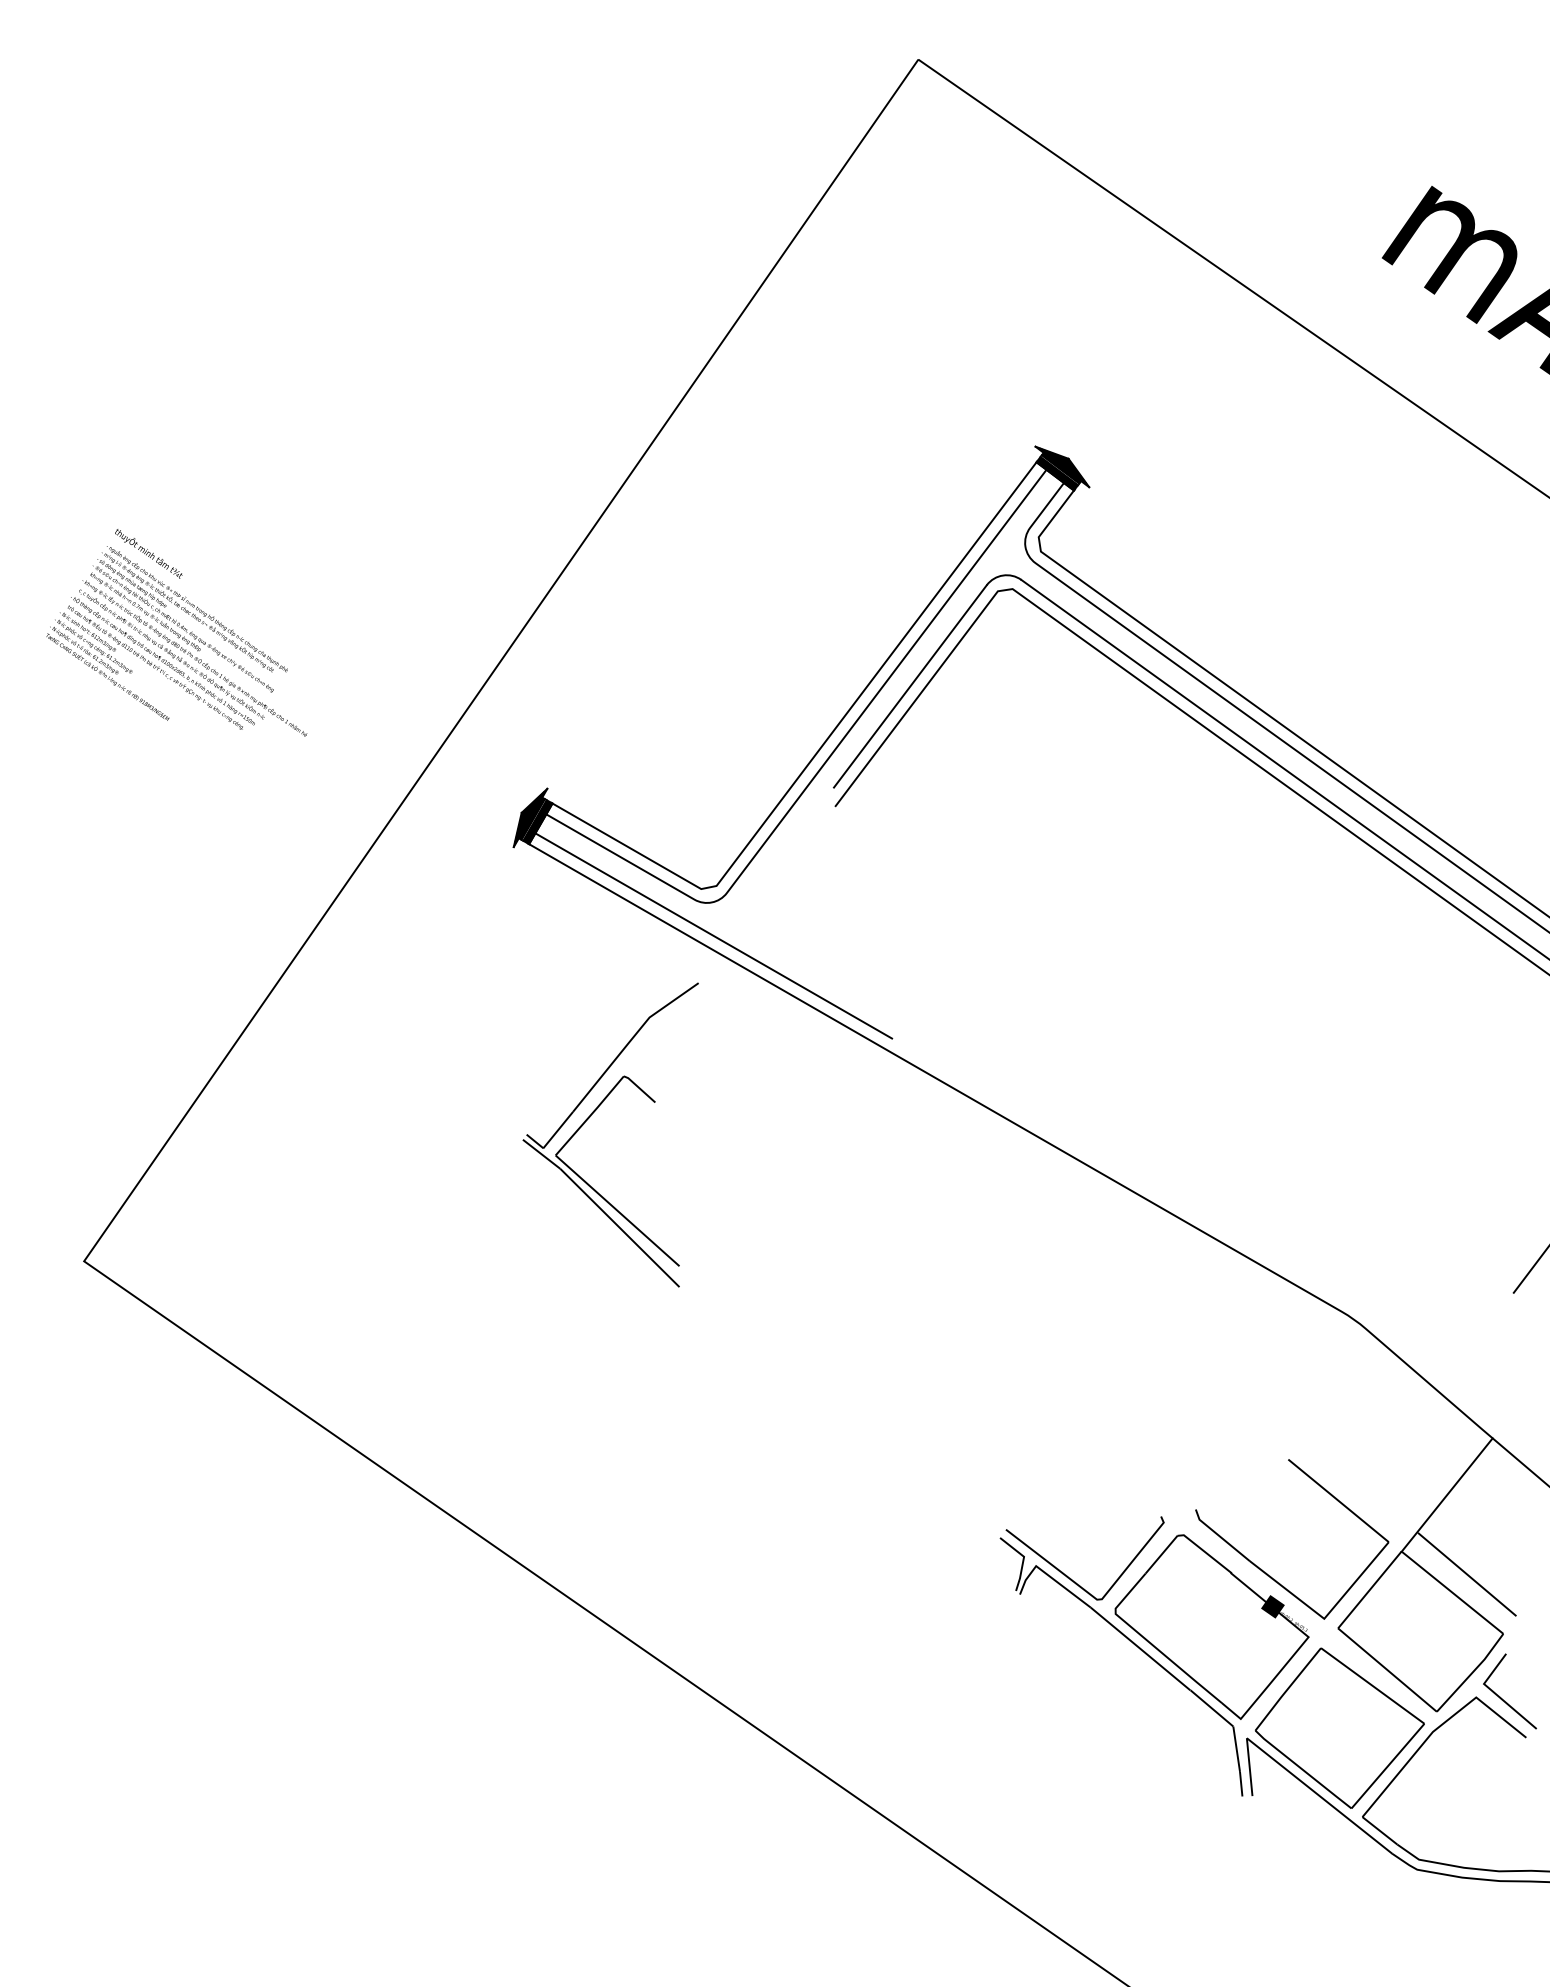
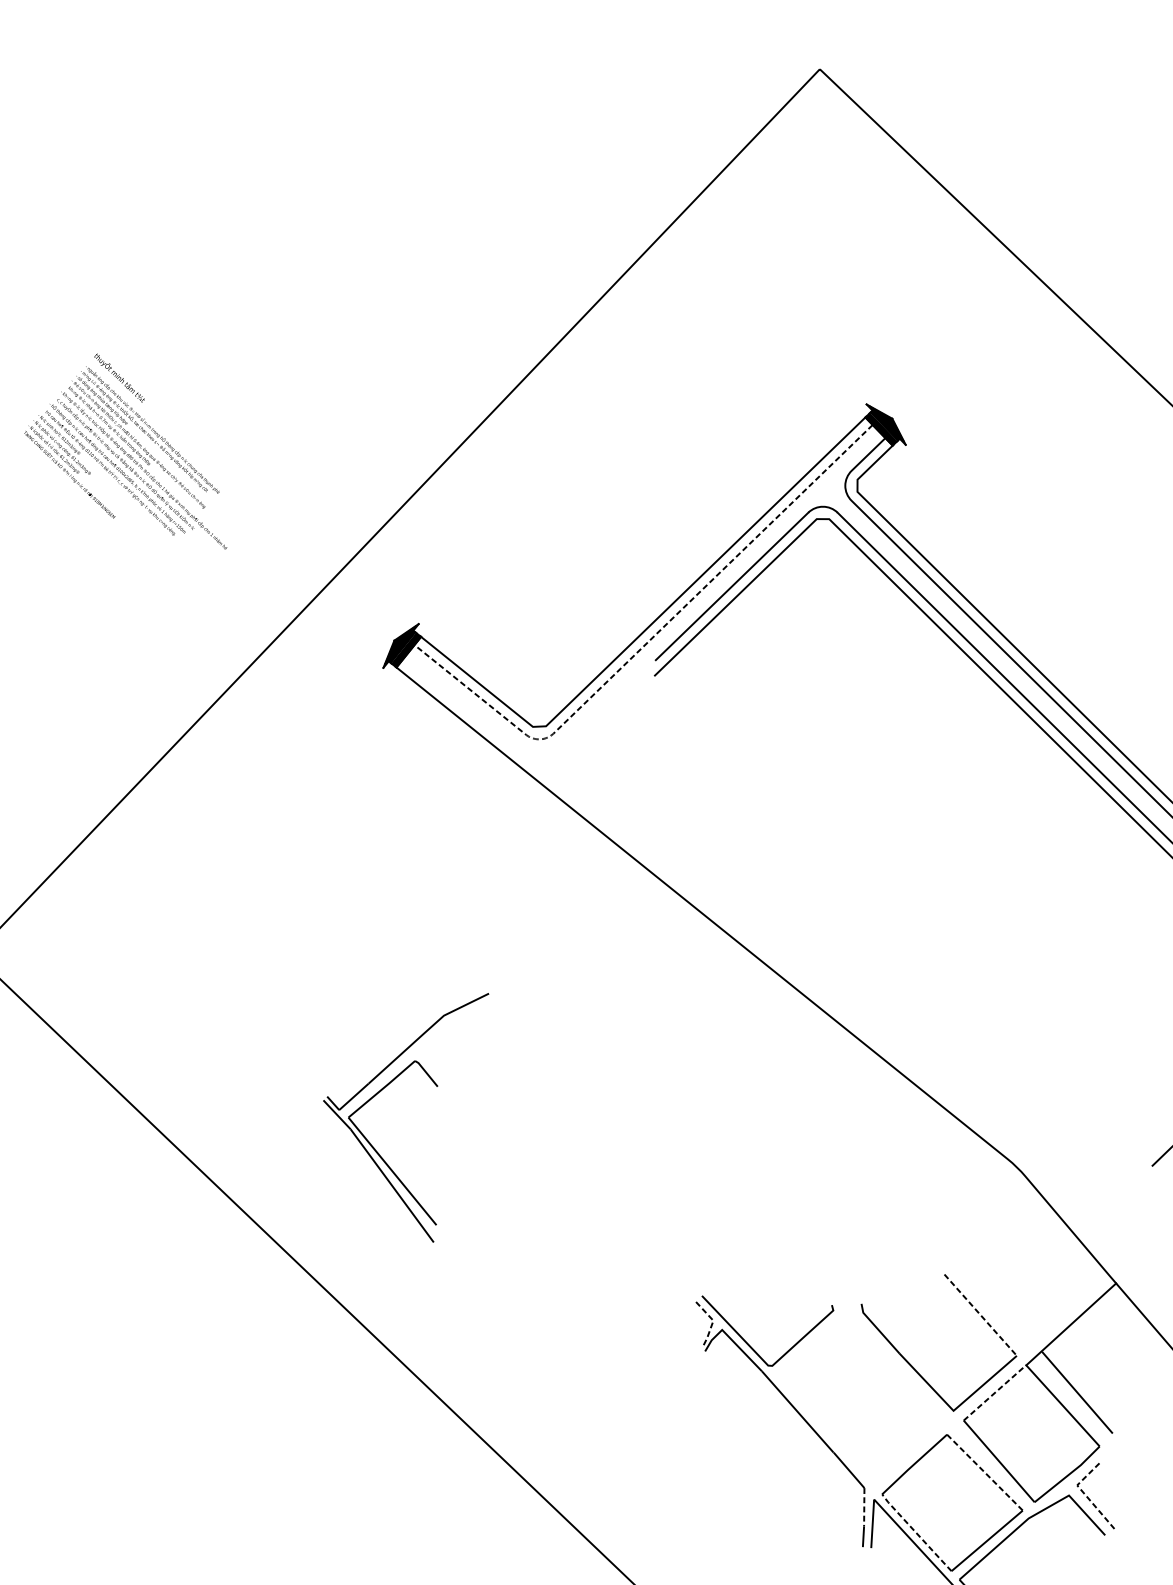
line: (820, 769) -> (647, 643), solid -> dashed
line: (713, 935) -> (537, 766), removed
part: (590, 1117) -> (382, 1090), moved
line: (1338, 1501) -> (980, 1315), solid -> dashed
line: (1023, 1559) -> (712, 1322), solid -> dashed
line: (1369, 1589) -> (994, 1392), solid -> dashed
part: (1211, 1626) -> (859, 1402), removed
line: (1373, 1686) -> (985, 1473), solid -> dashed
line: (1496, 1694) -> (1086, 1495), solid -> dashed
line: (1236, 1749) -> (864, 1507), solid -> dashed
line: (1302, 1769) -> (916, 1532), solid -> dashed

